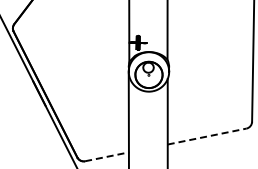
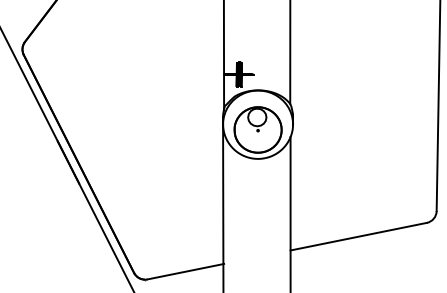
line: (207, 136) -> (359, 236), dashed -> solid
line: (107, 156) -> (186, 271), dashed -> solid

